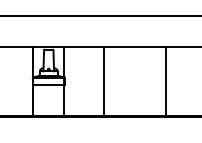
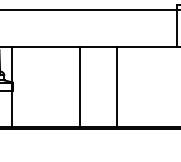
line: (104, 81) -> (80, 87), moved
line: (166, 81) -> (117, 87), moved

